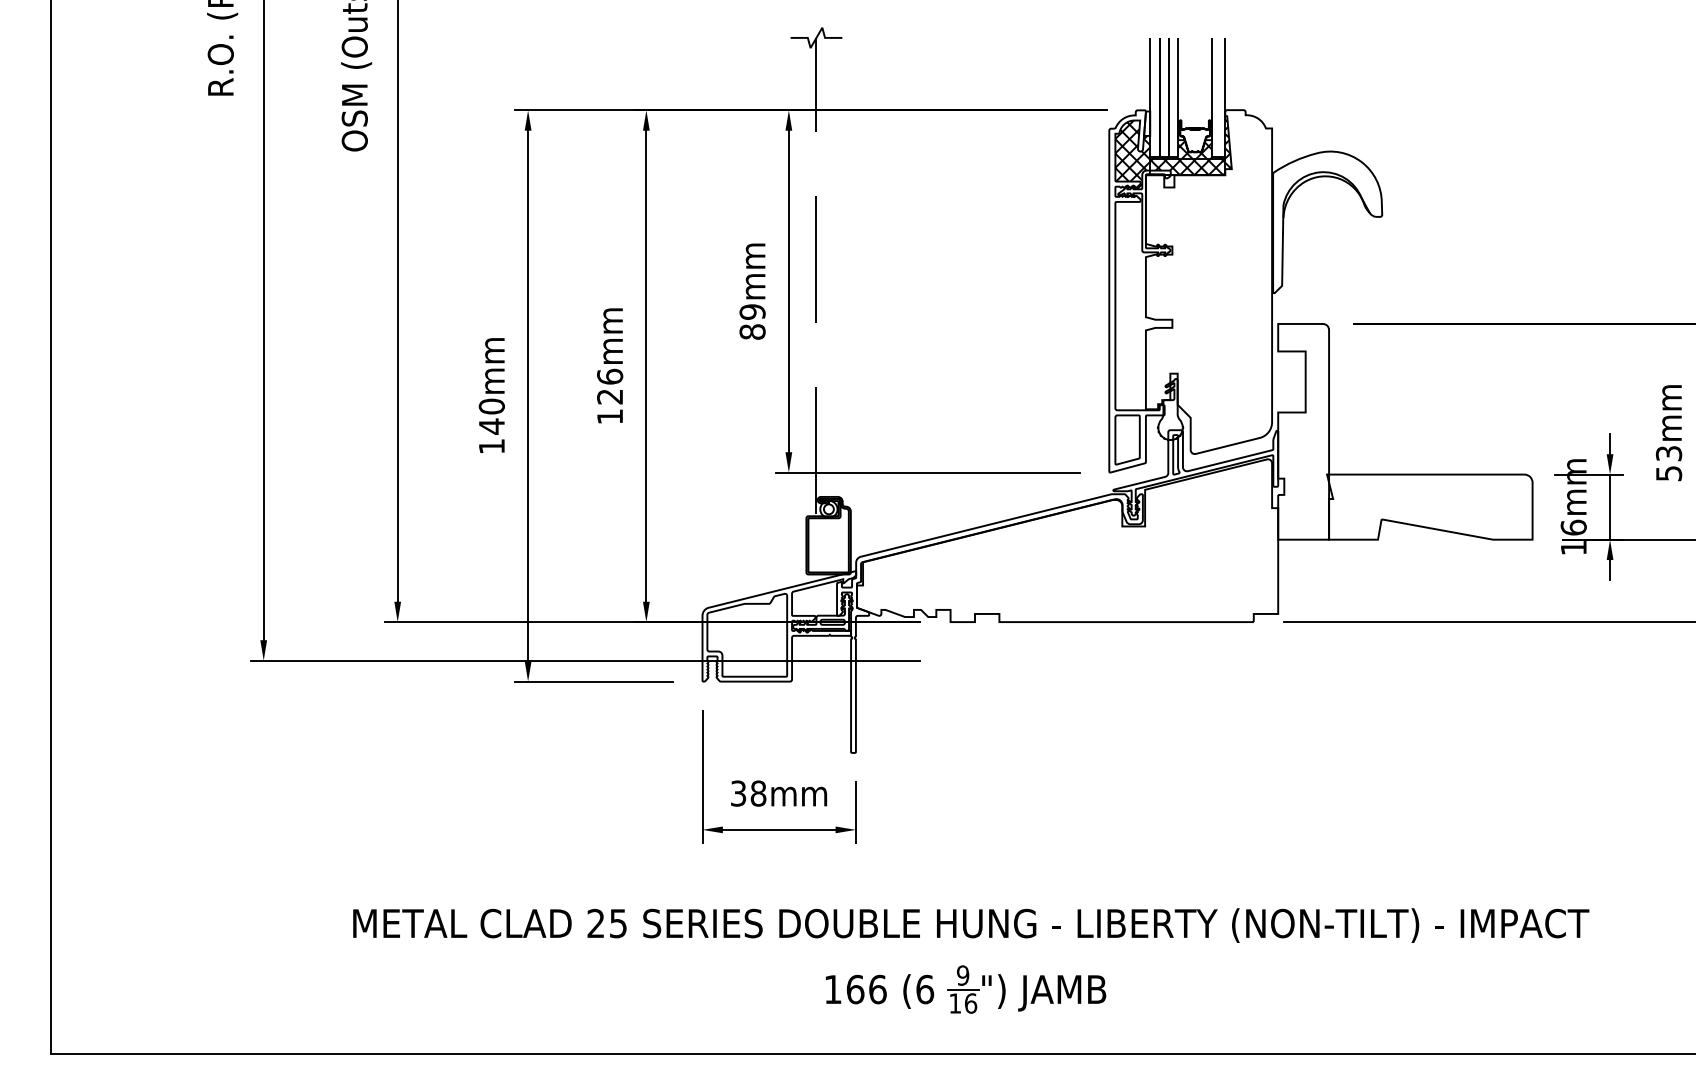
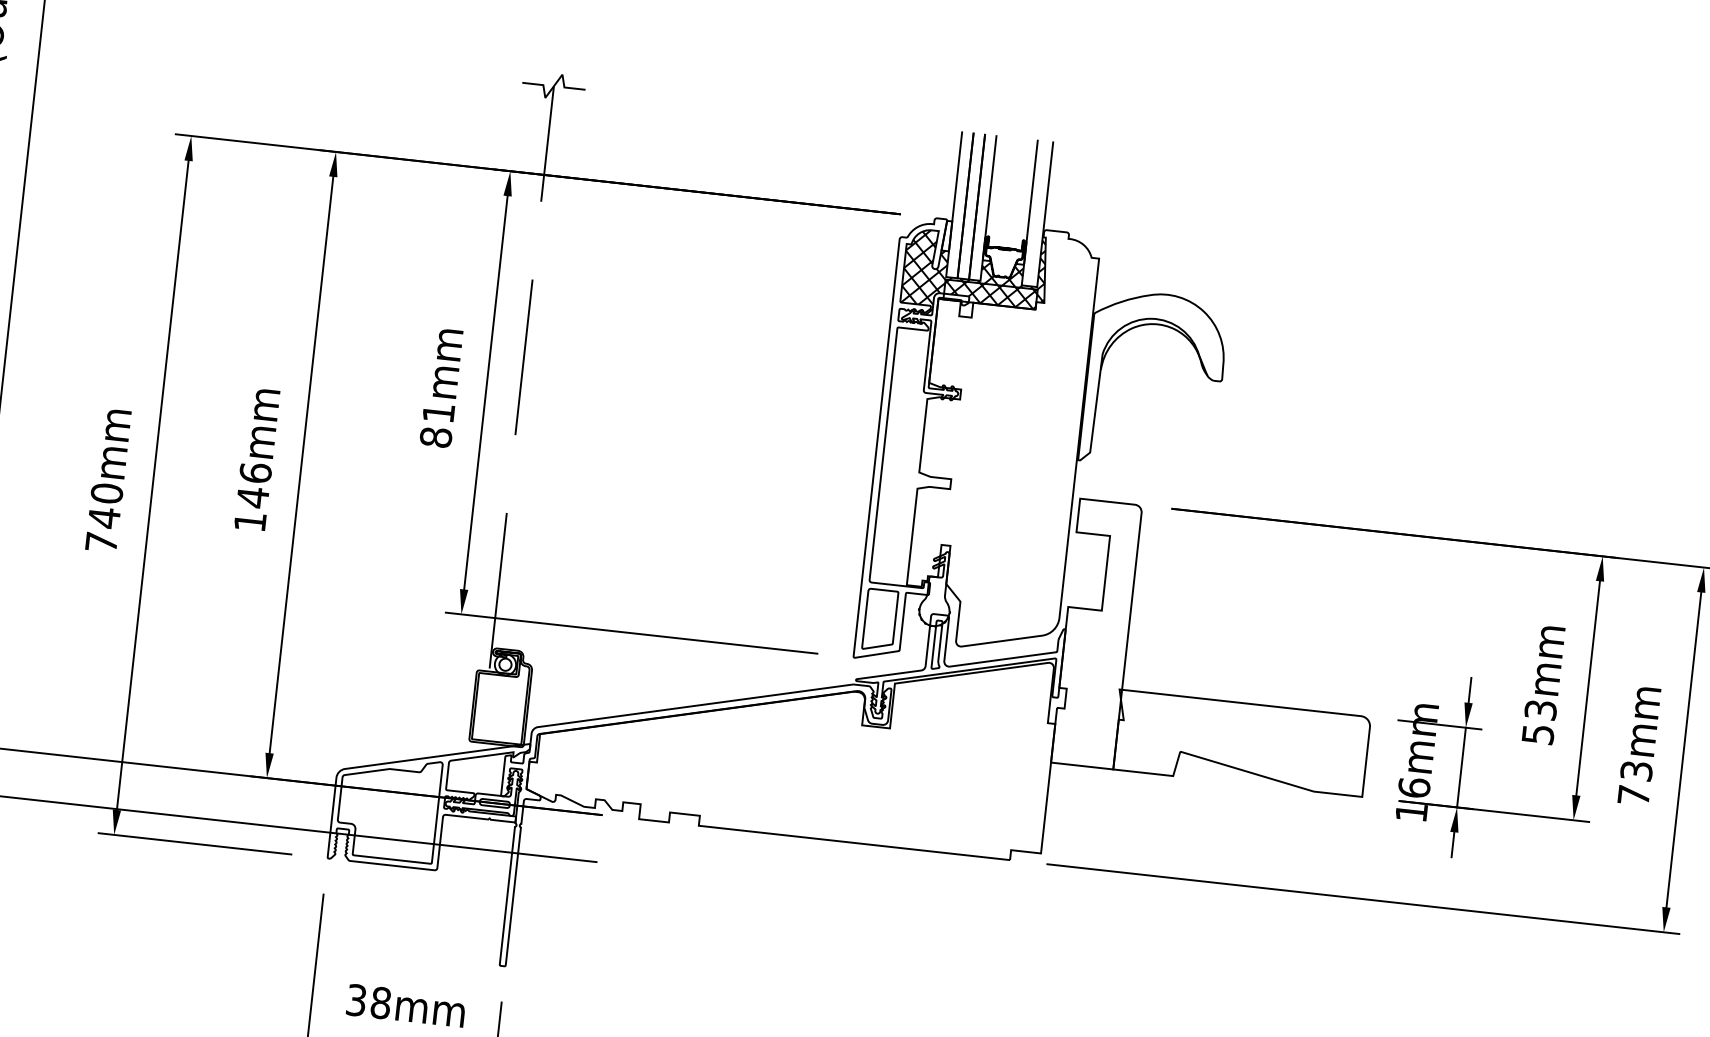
text: (752, 311) -> (438, 412), 89mm -> 81mm
text: (609, 396) -> (252, 497), 126mm -> 146mm
text: (491, 446) -> (101, 542), 140mm -> 740mm

